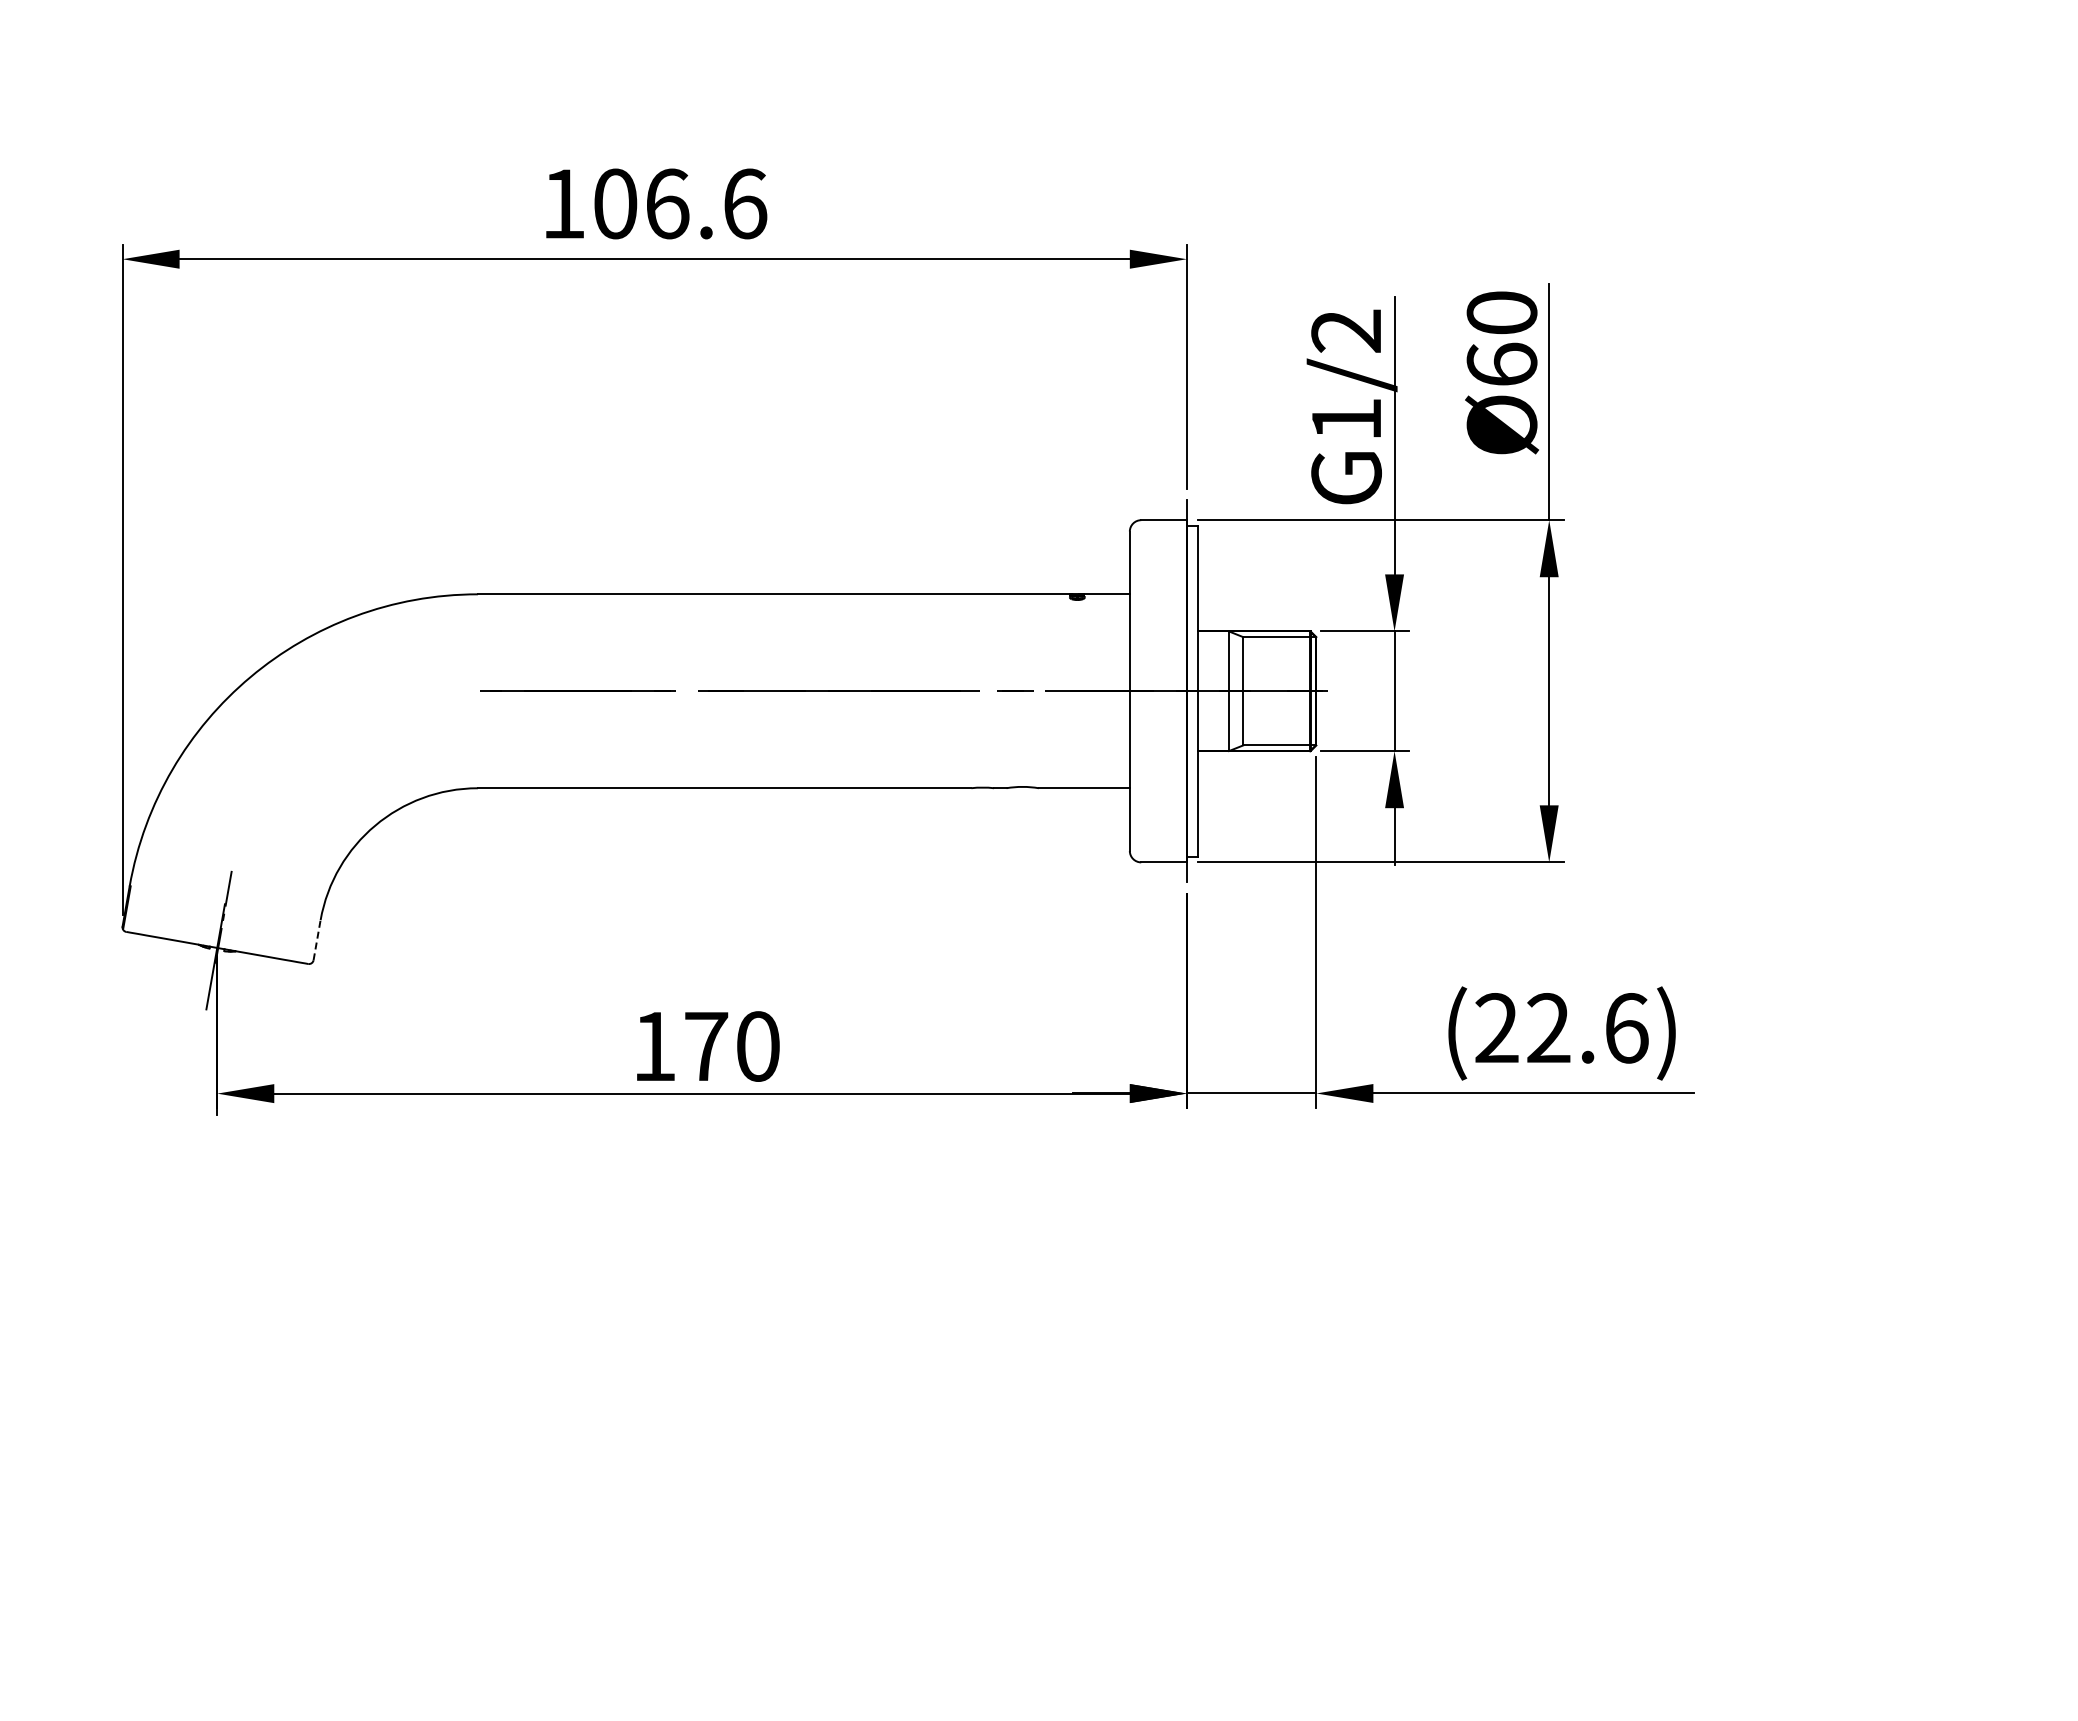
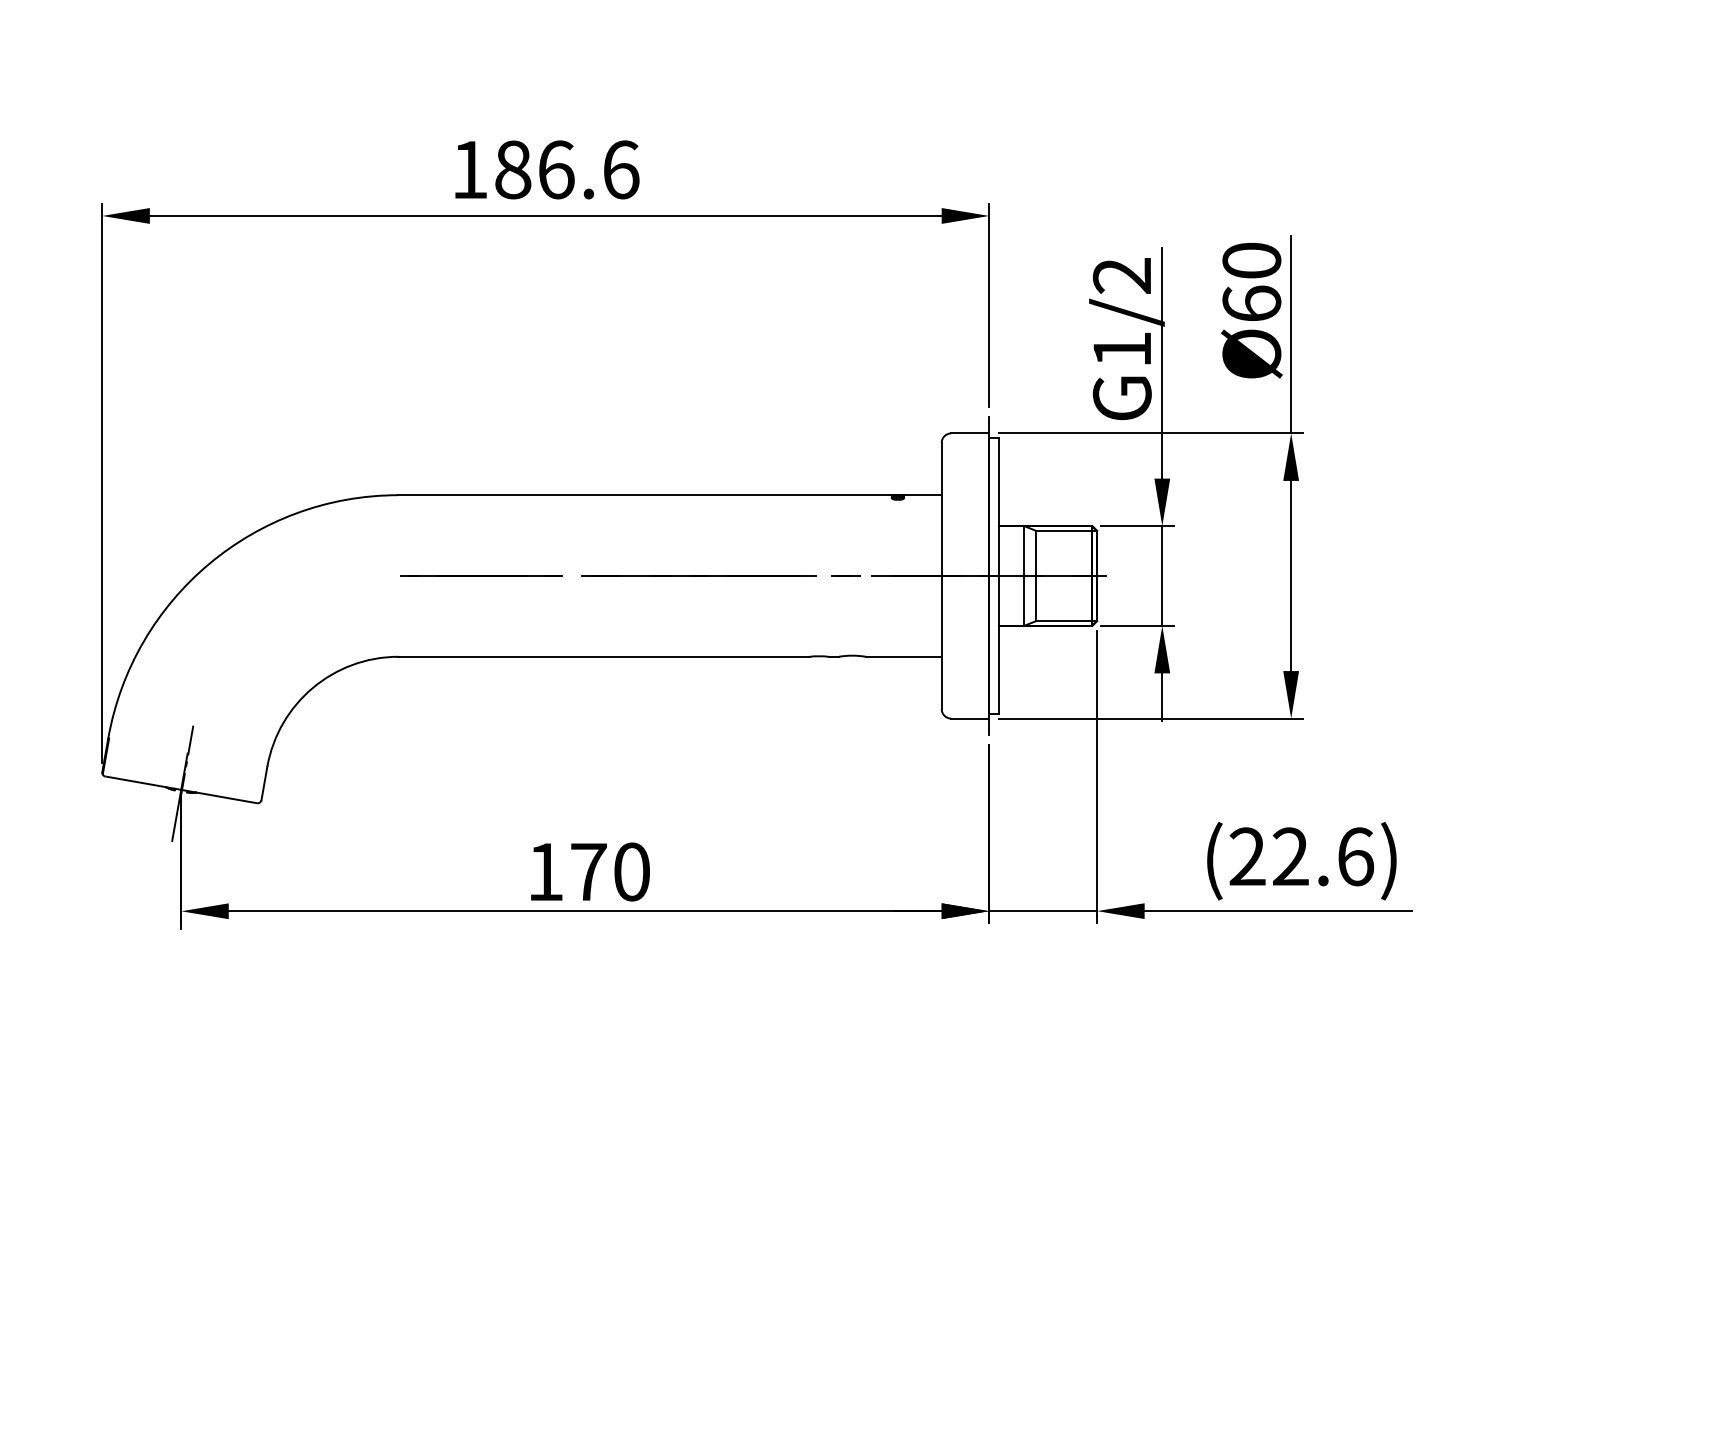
text: (615, 203) -> (513, 169), 106.6 -> 186.6
line: (317, 939) -> (264, 782), dashed -> solid

